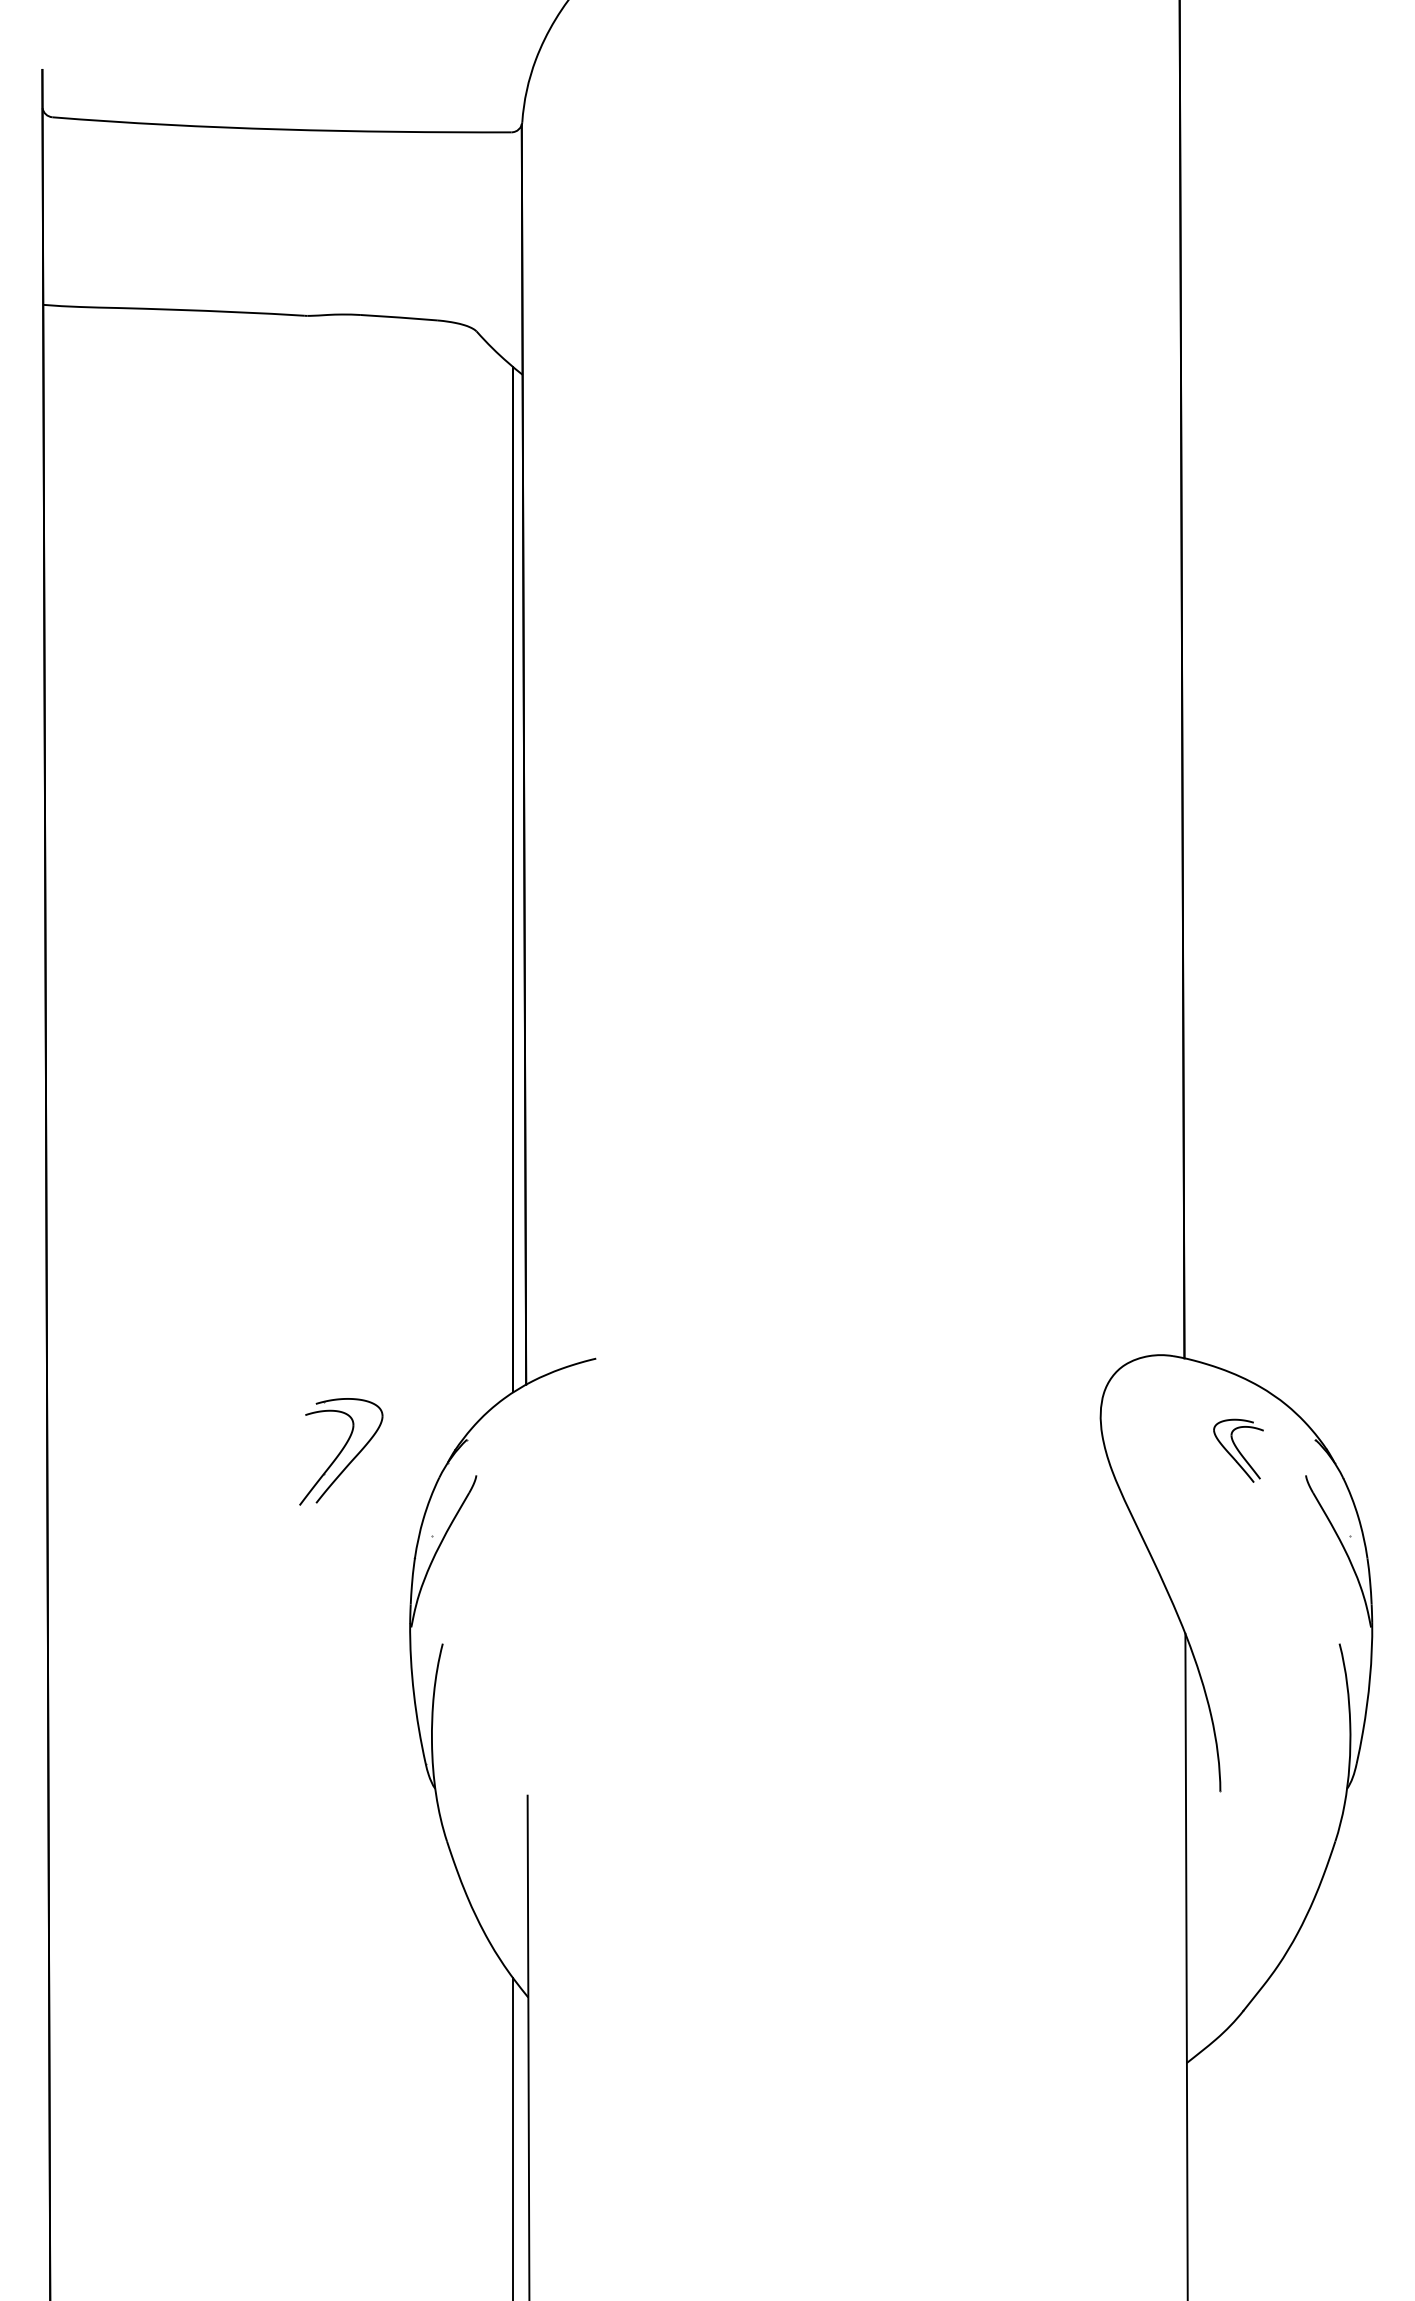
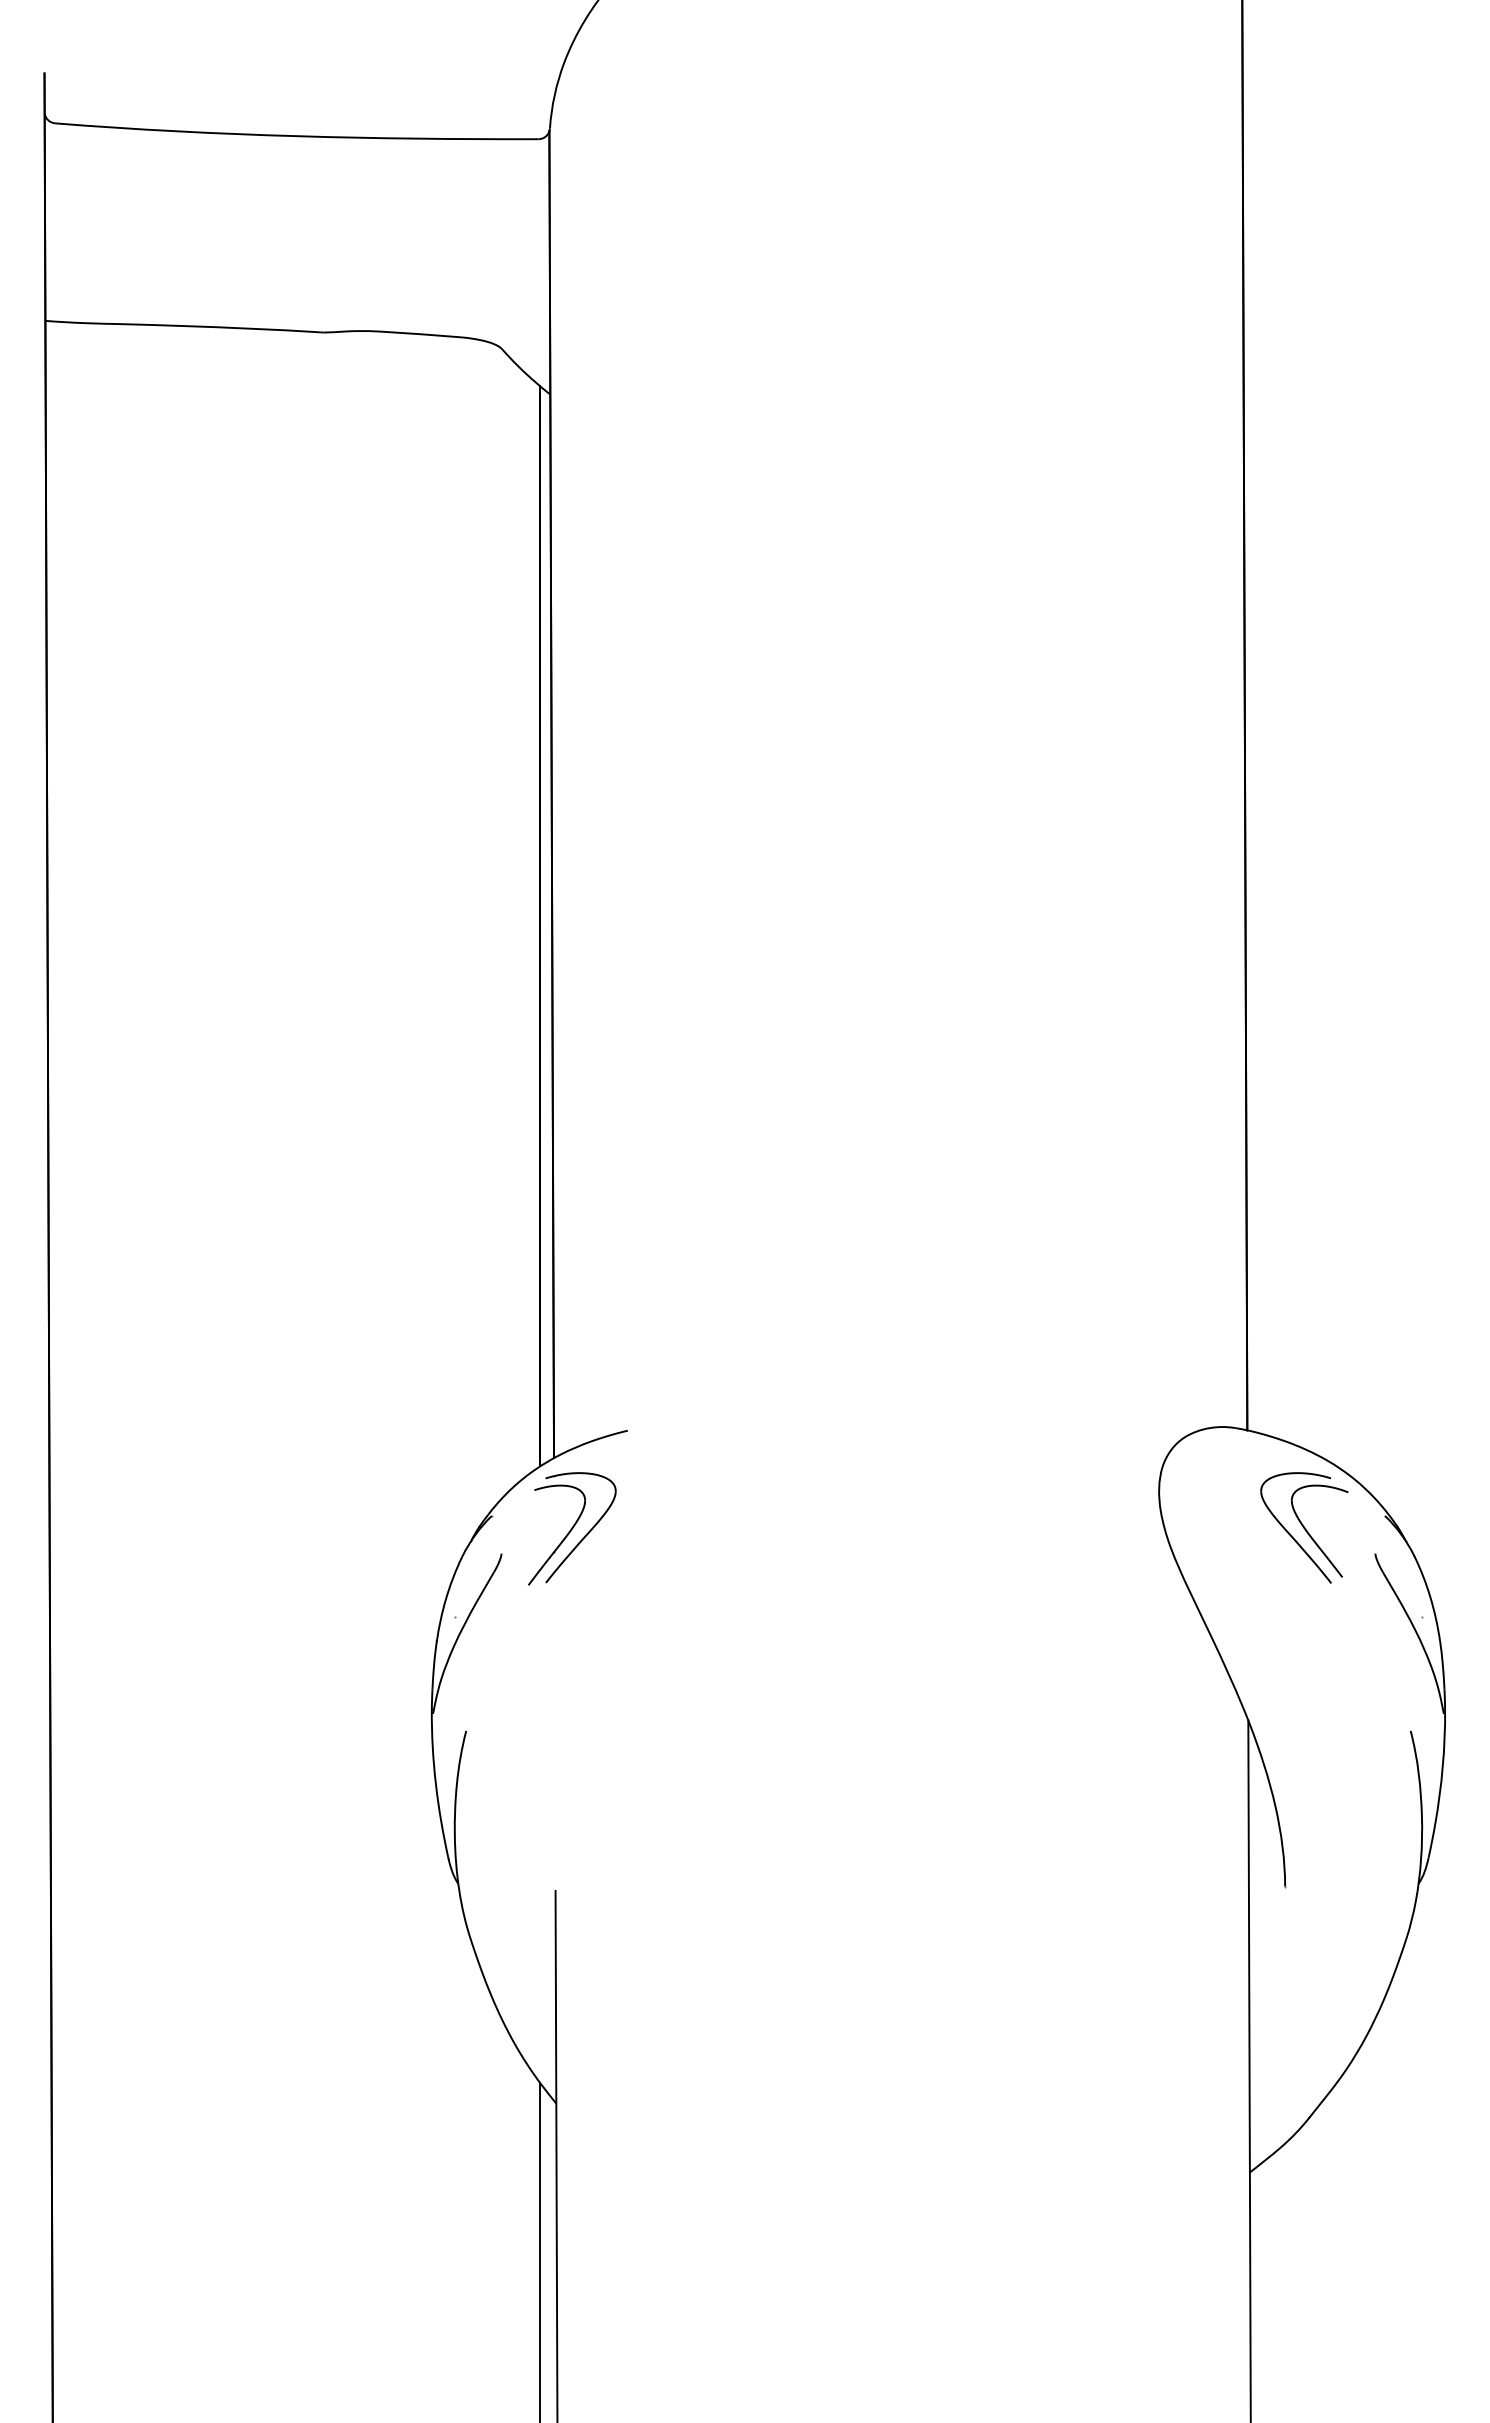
part: (1238, 1450) -> (1304, 1527), size x1.67
part: (341, 1451) -> (572, 1528), moved

